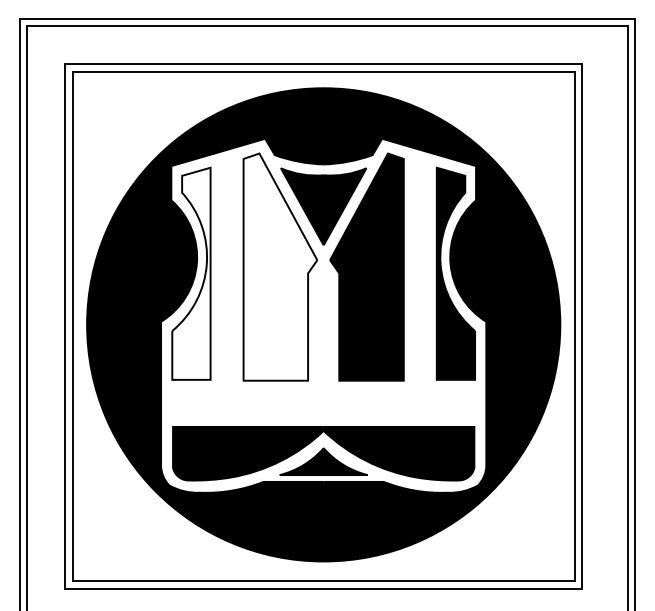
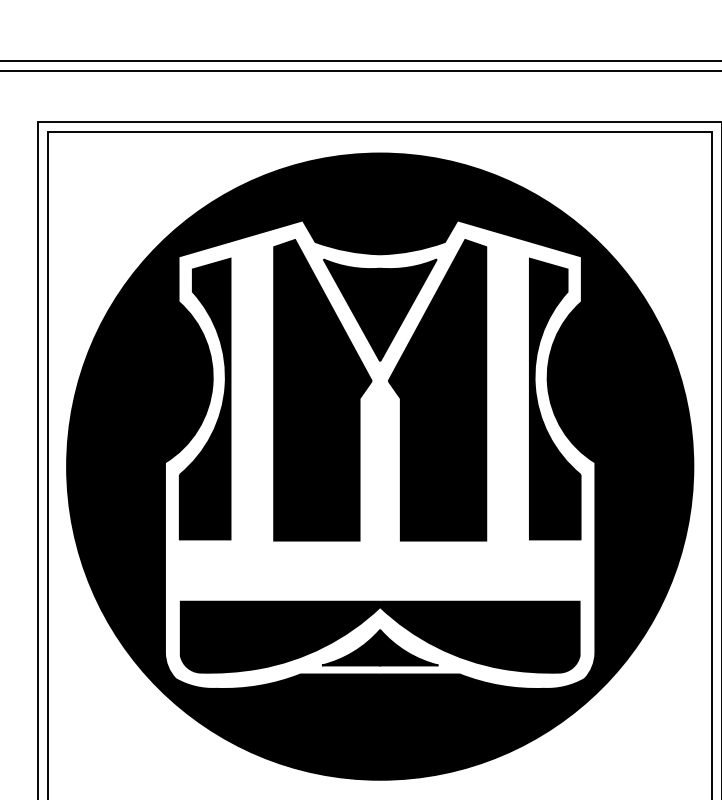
fill: (280, 266) -> (323, 389), added
fill: (191, 273) -> (205, 398), added

